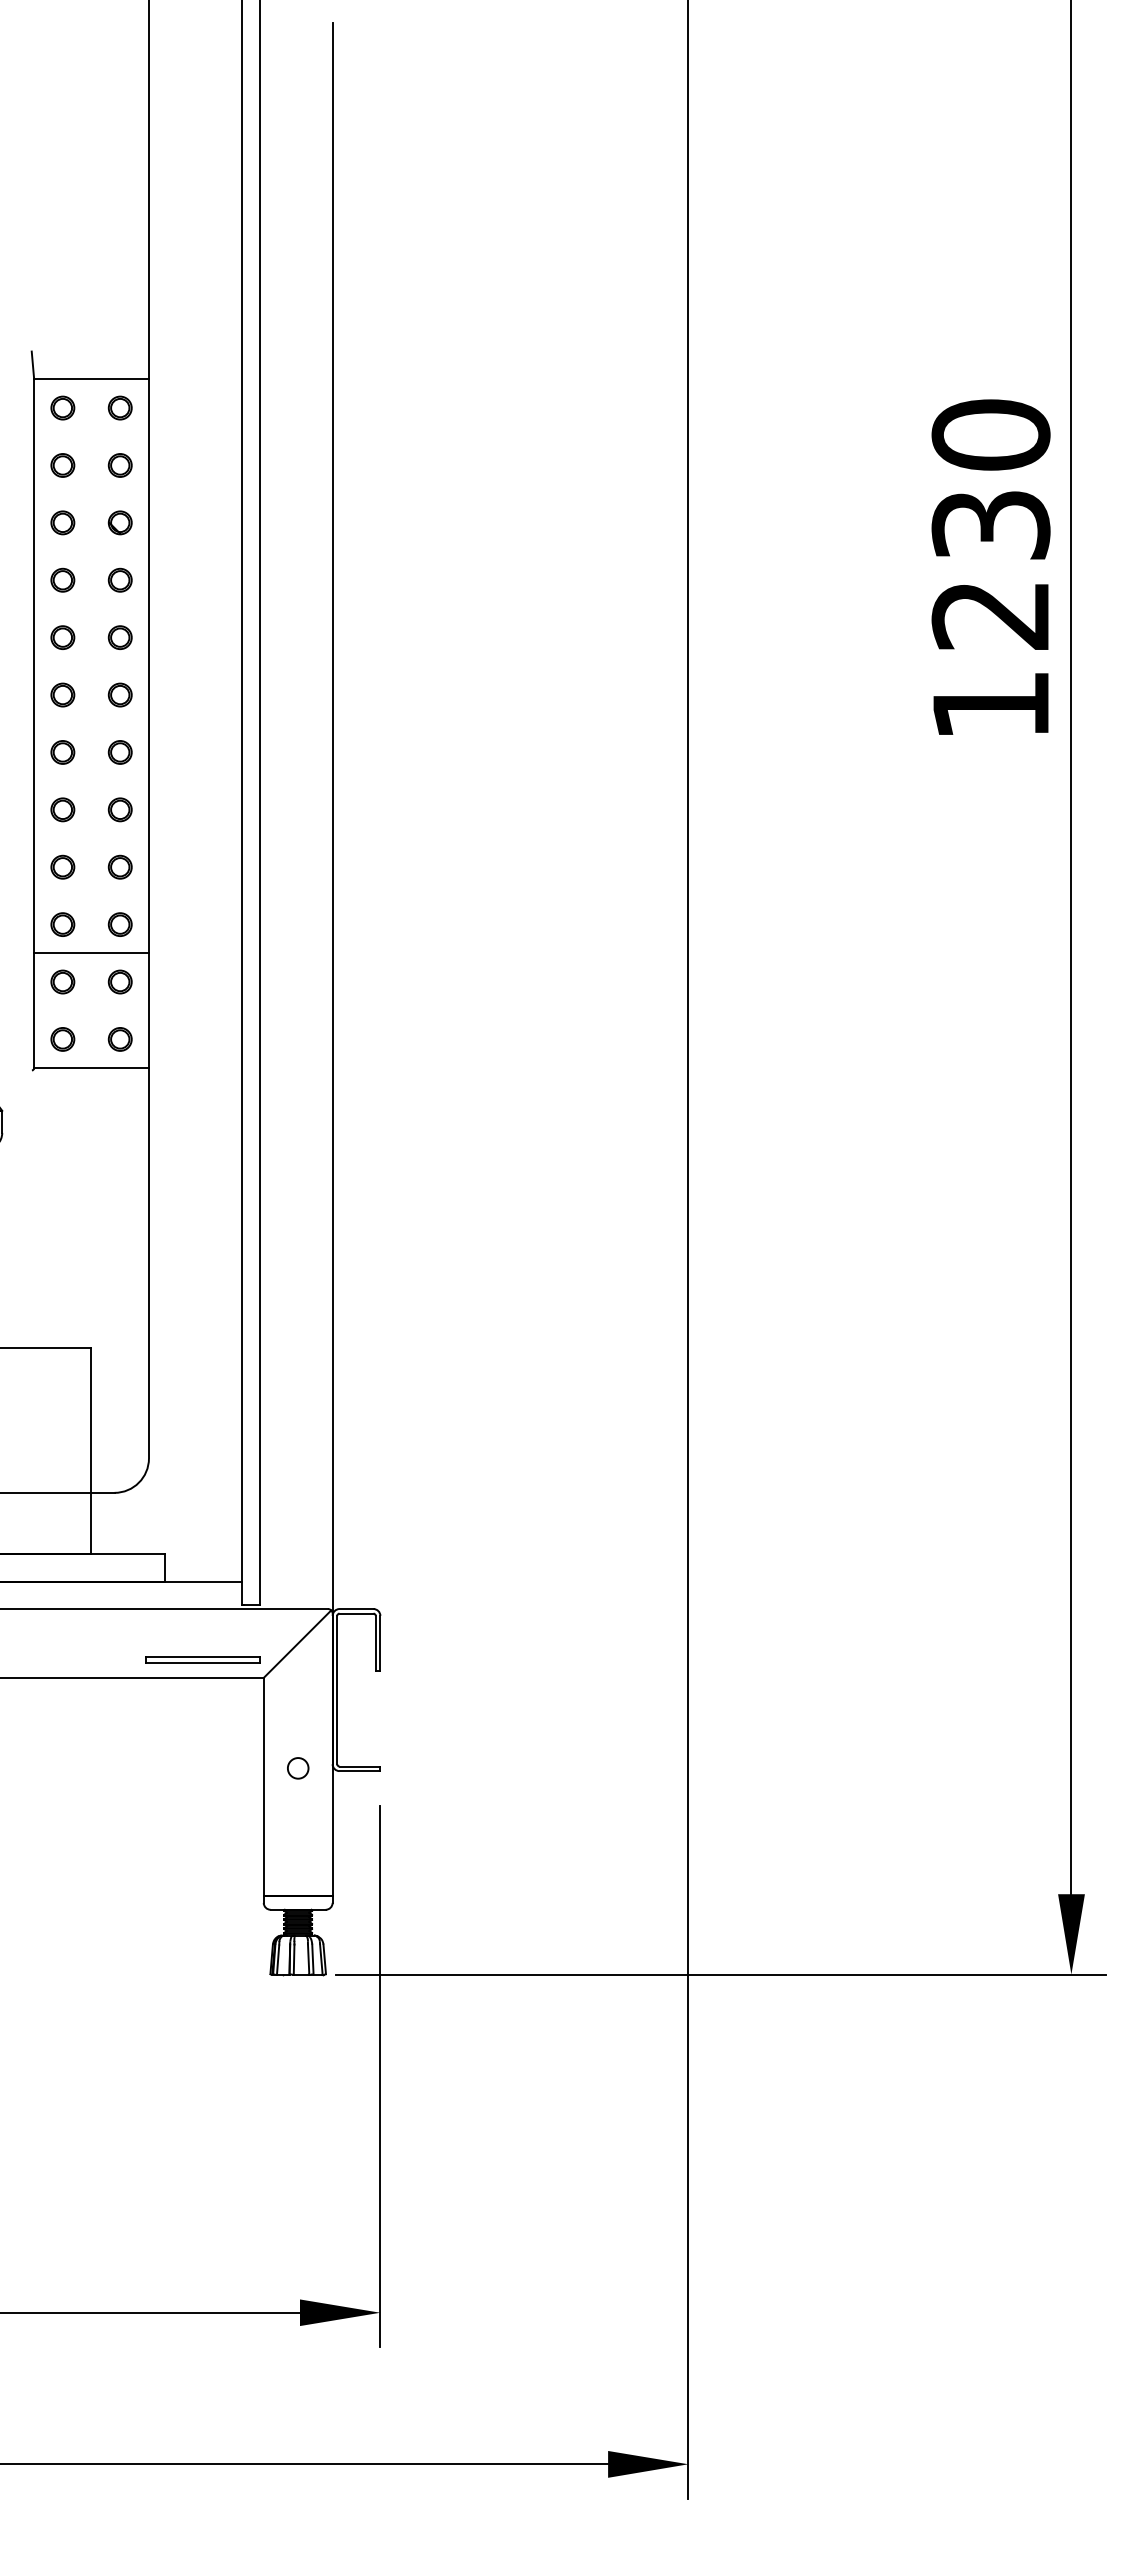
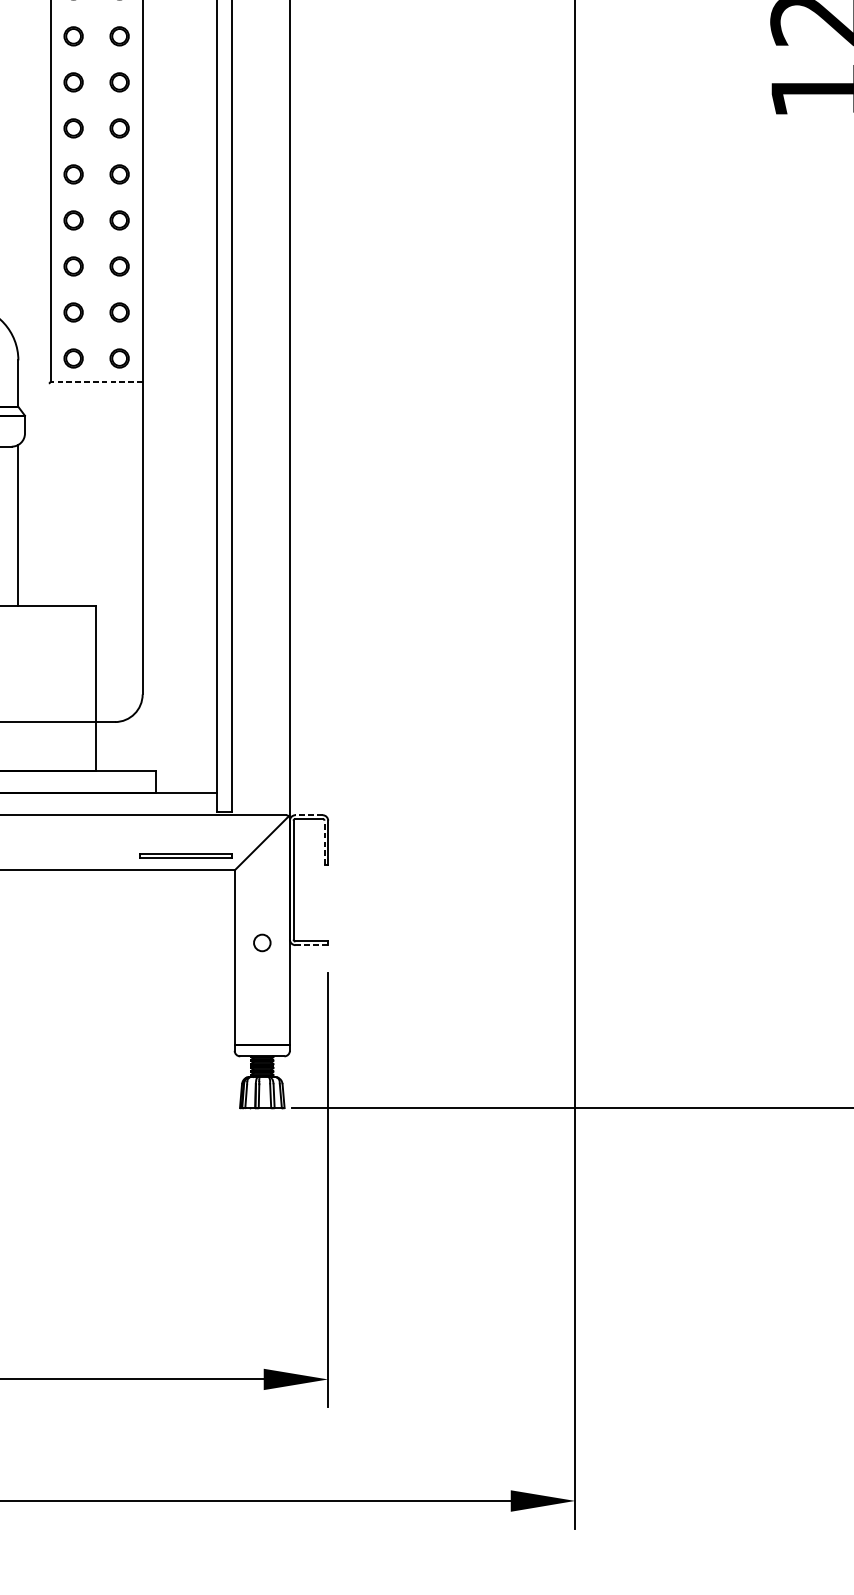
line: (91, 953) -> (96, 289), removed
line: (91, 1068) -> (96, 381), solid -> dashed
line: (356, 1609) -> (309, 815), solid -> dashed
line: (375, 1643) -> (324, 842), solid -> dashed
line: (360, 1771) -> (312, 945), solid -> dashed

